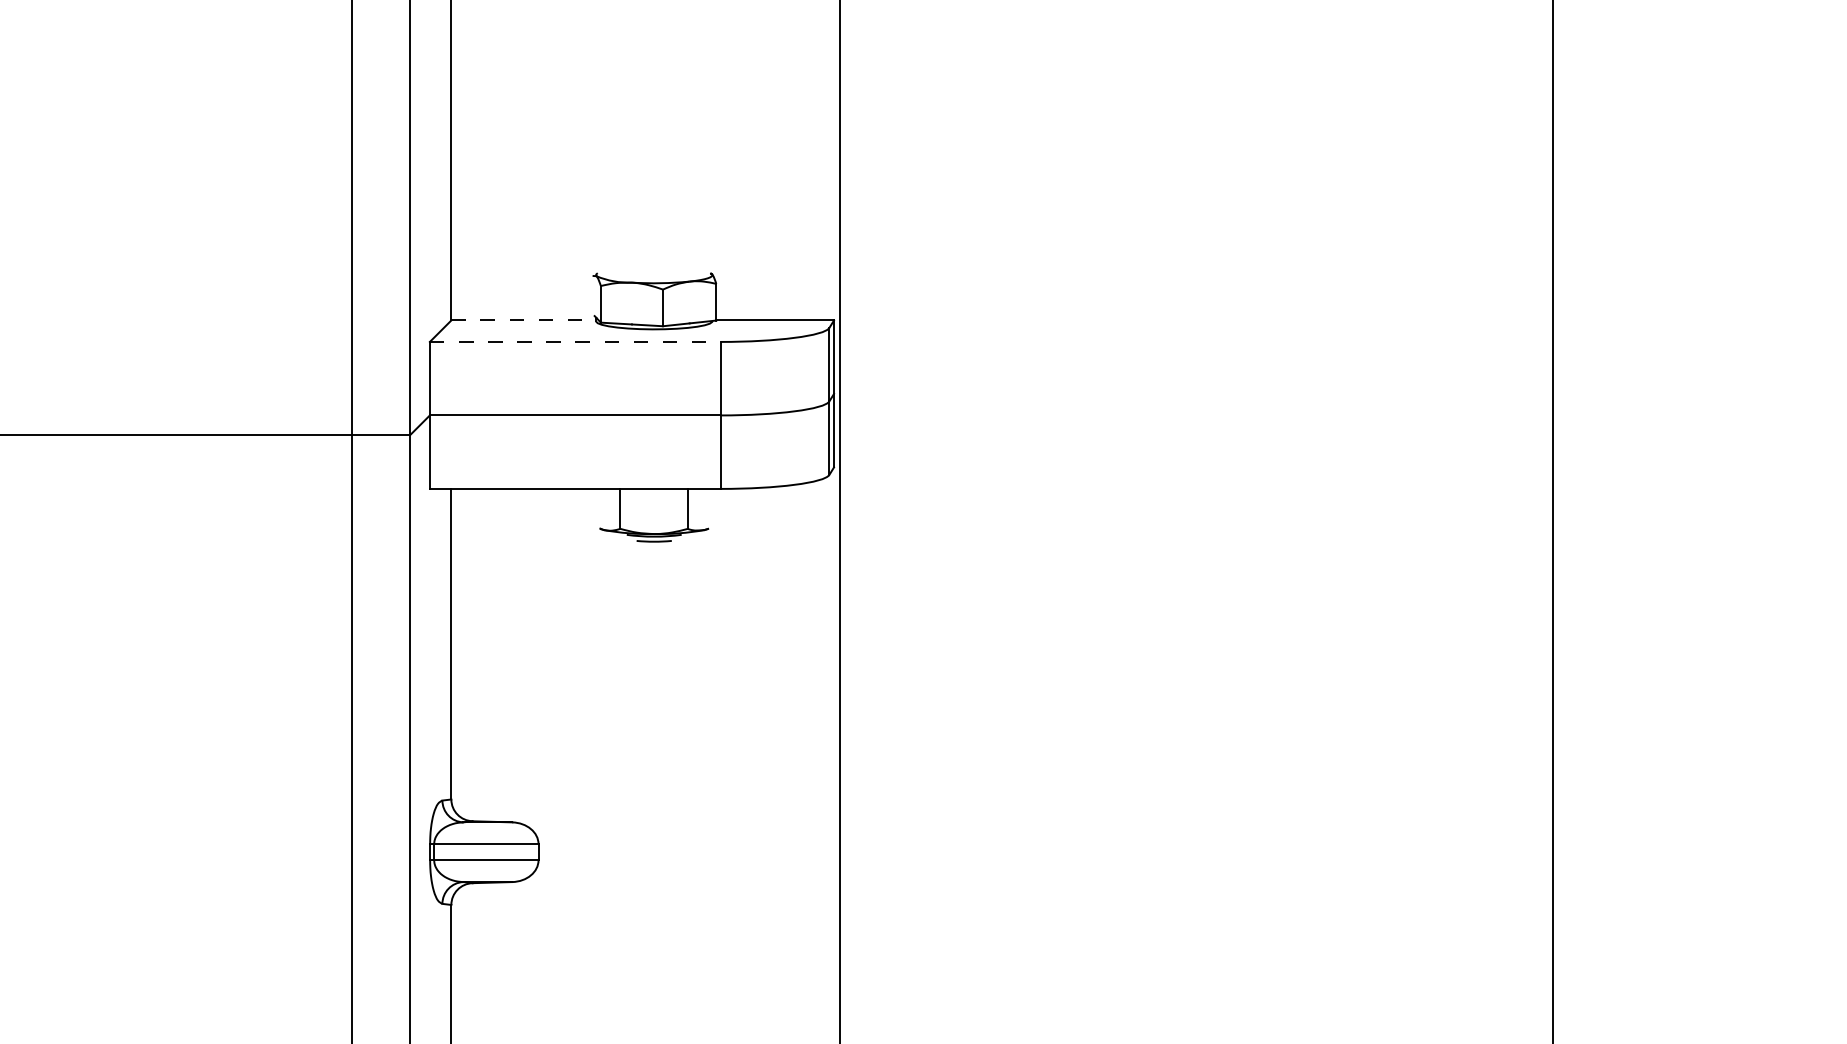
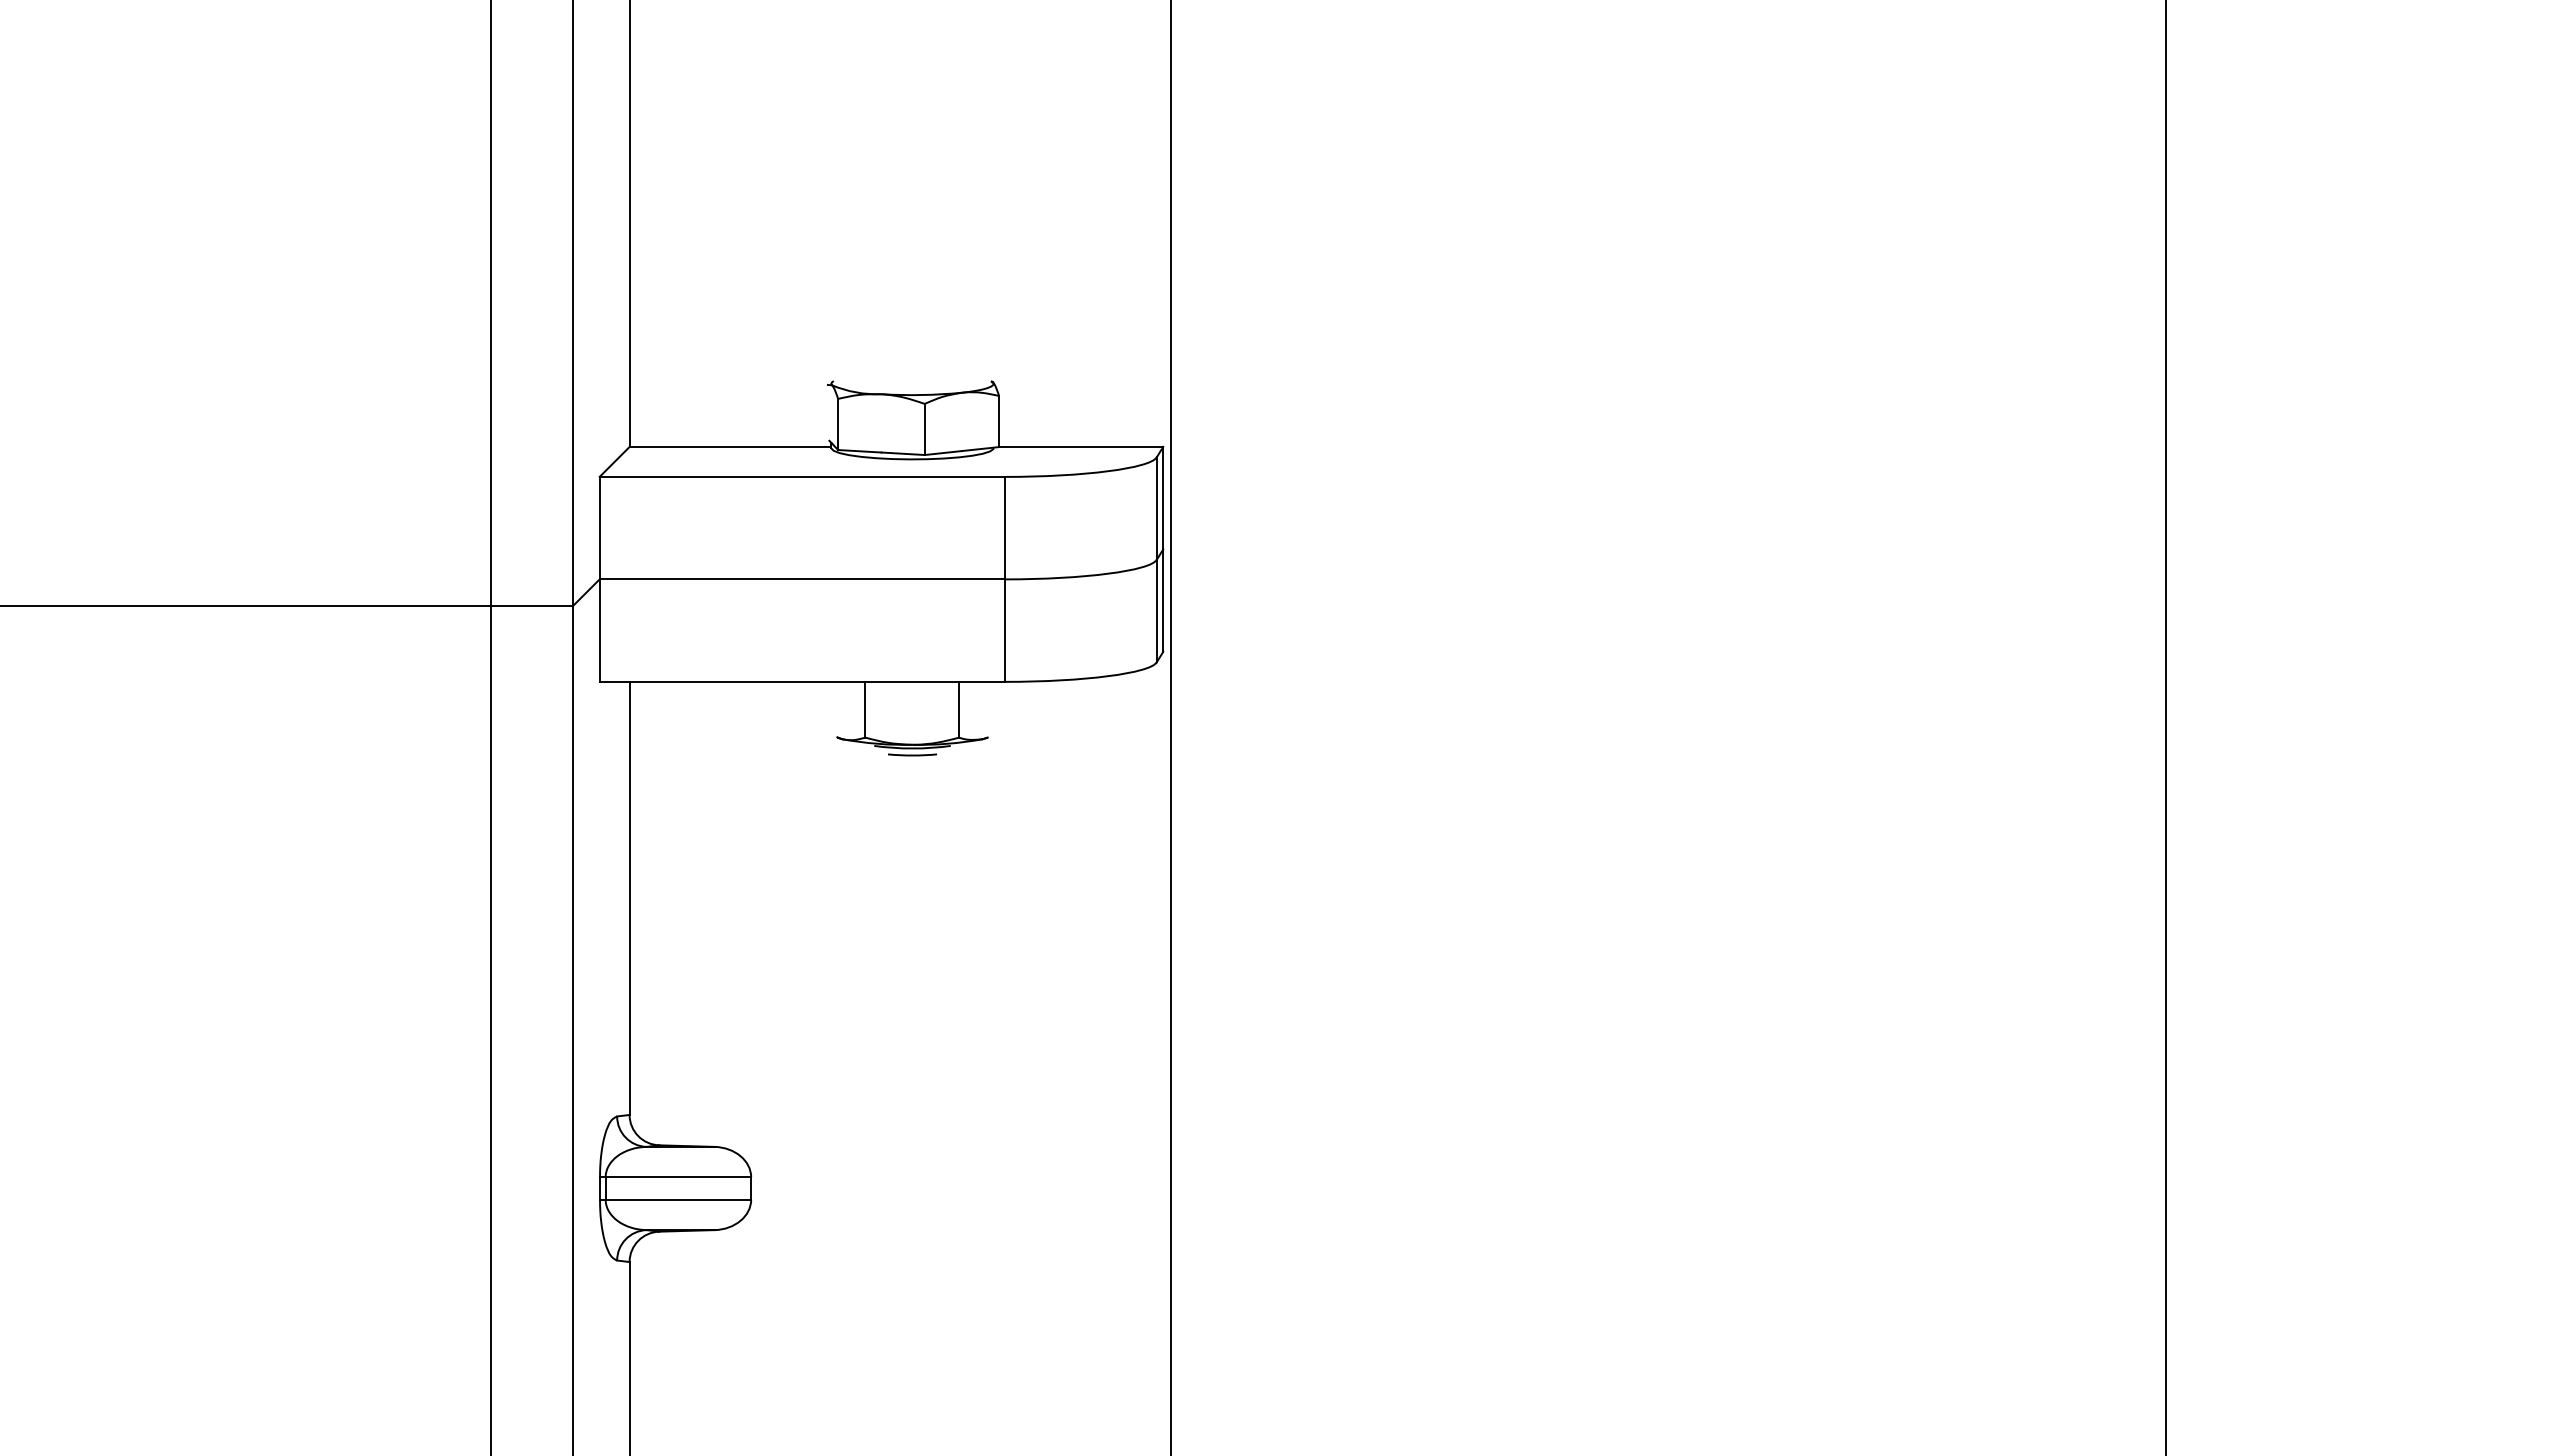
line: (523, 320) -> (730, 446), dashed -> solid
line: (575, 341) -> (802, 476), dashed -> solid

